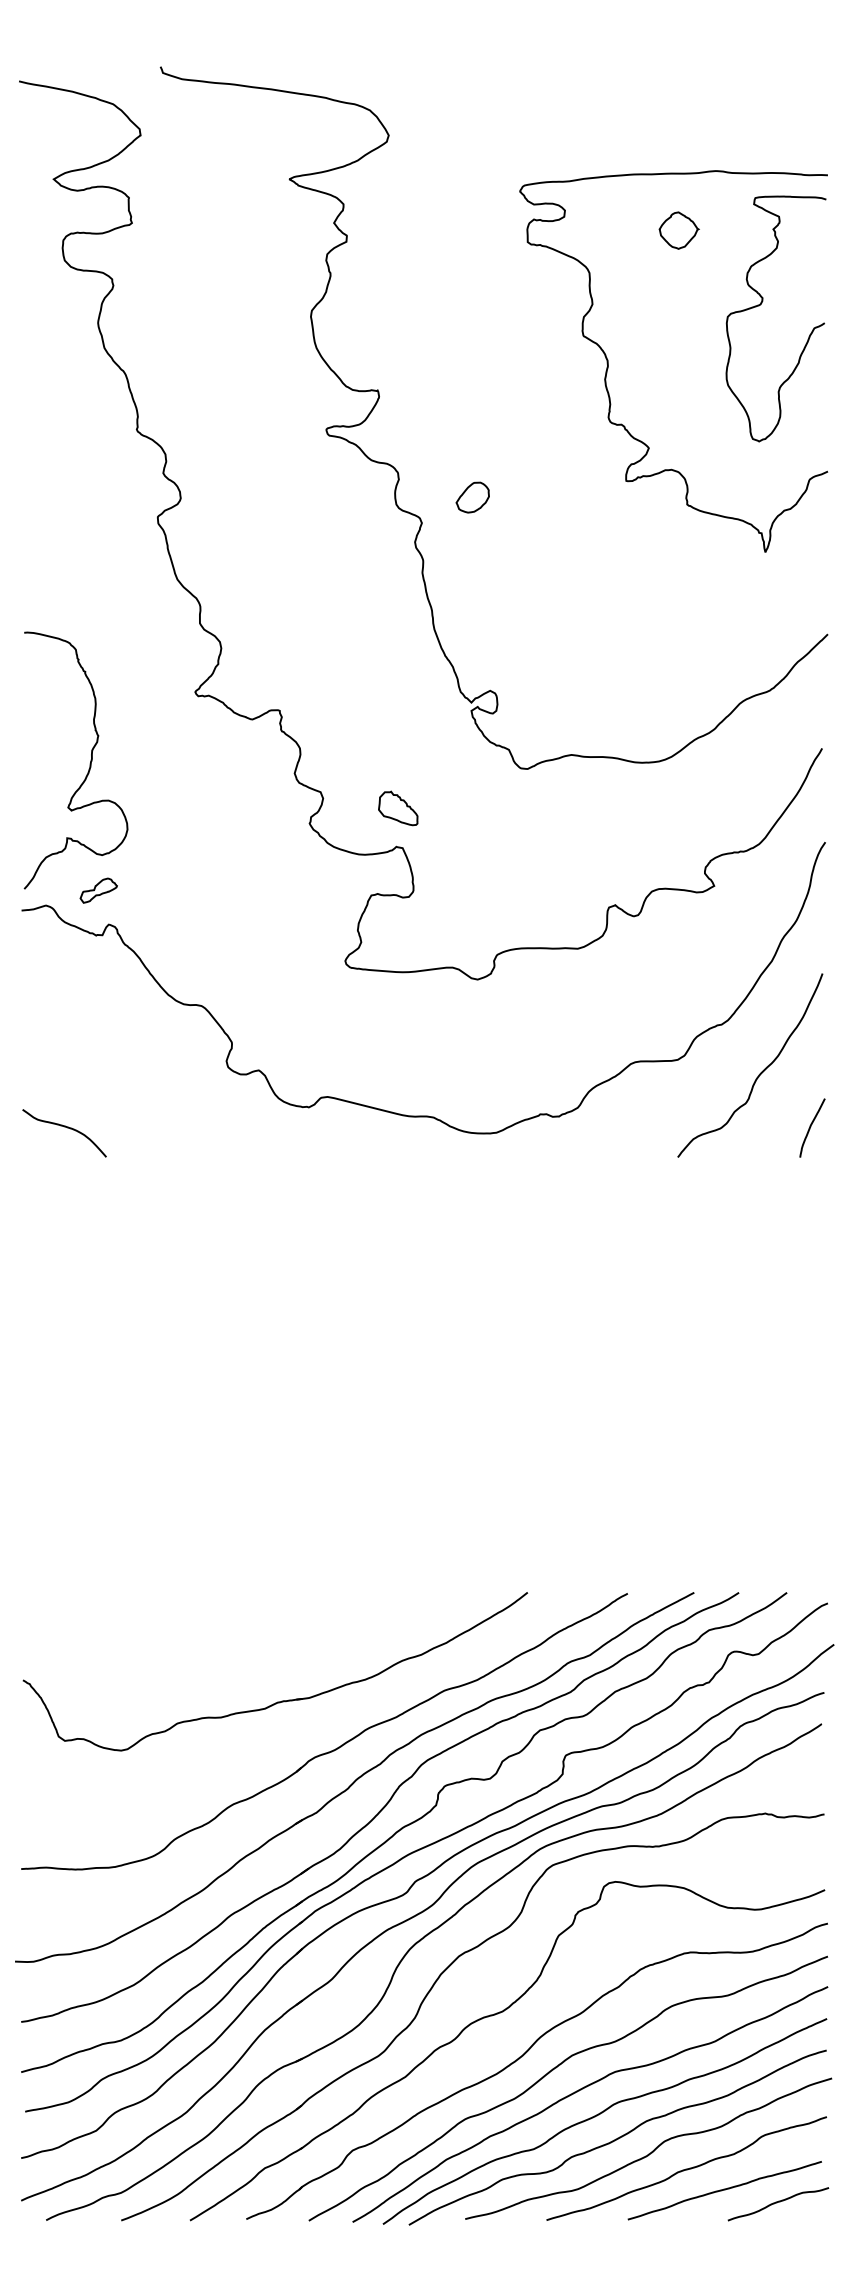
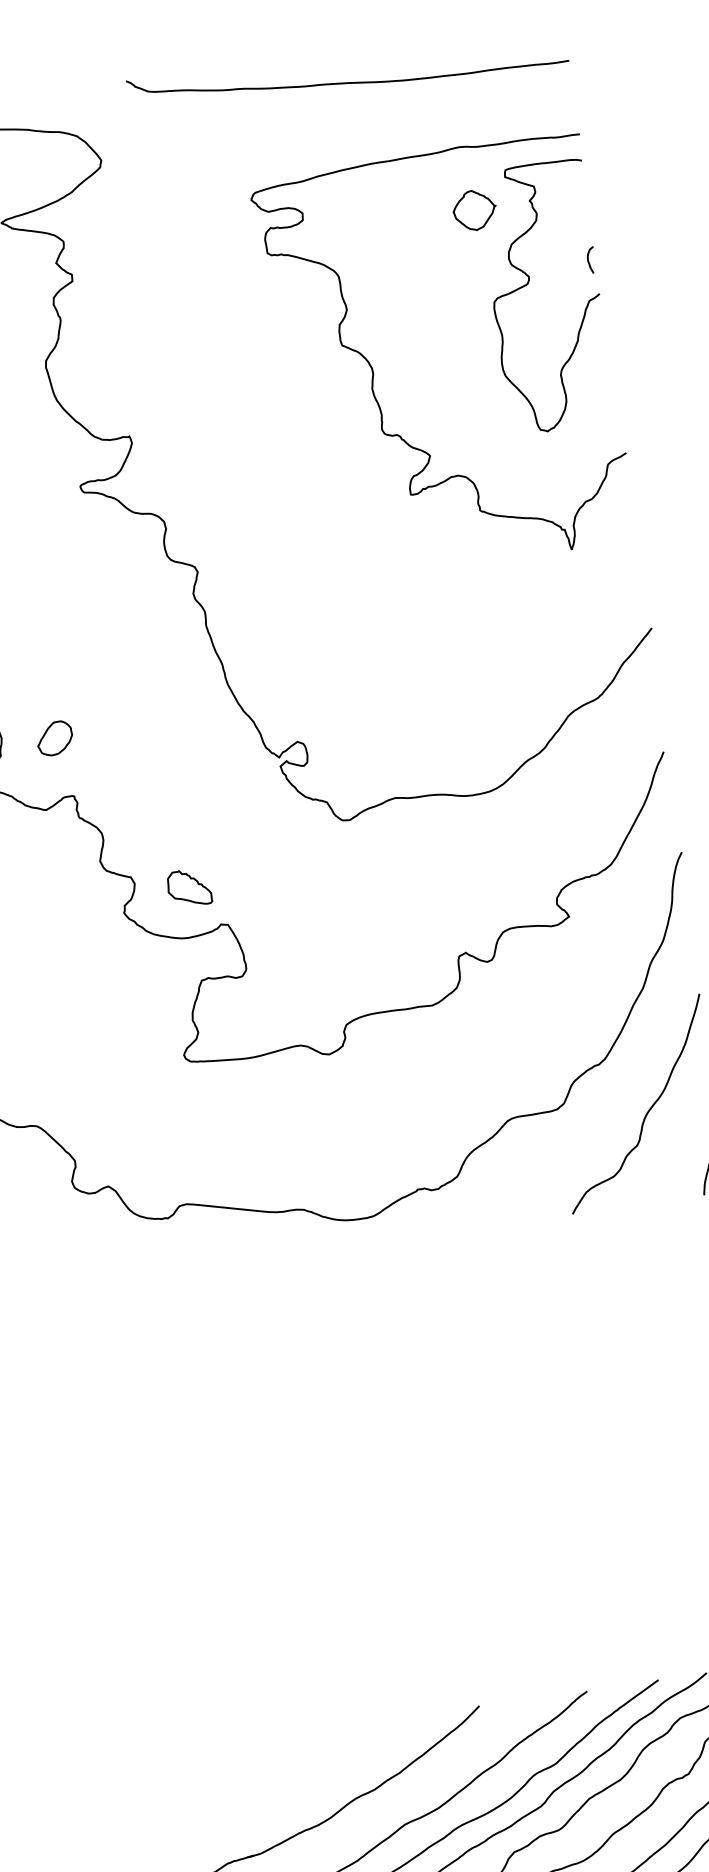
curve: (622, 96) -> (346, 81), added
part: (678, 230) -> (474, 210), moved
curve: (819, 291) -> (589, 260), added
part: (472, 497) -> (54, 738), moved
part: (398, 808) -> (189, 887), moved

